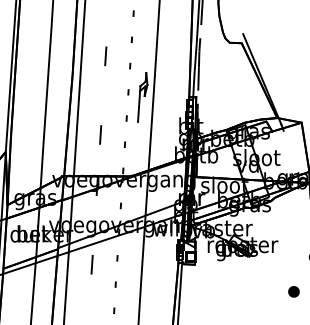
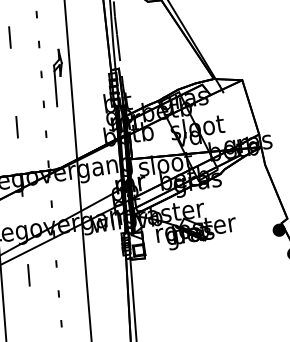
part: (293, 291) -> (260, 272), removed

